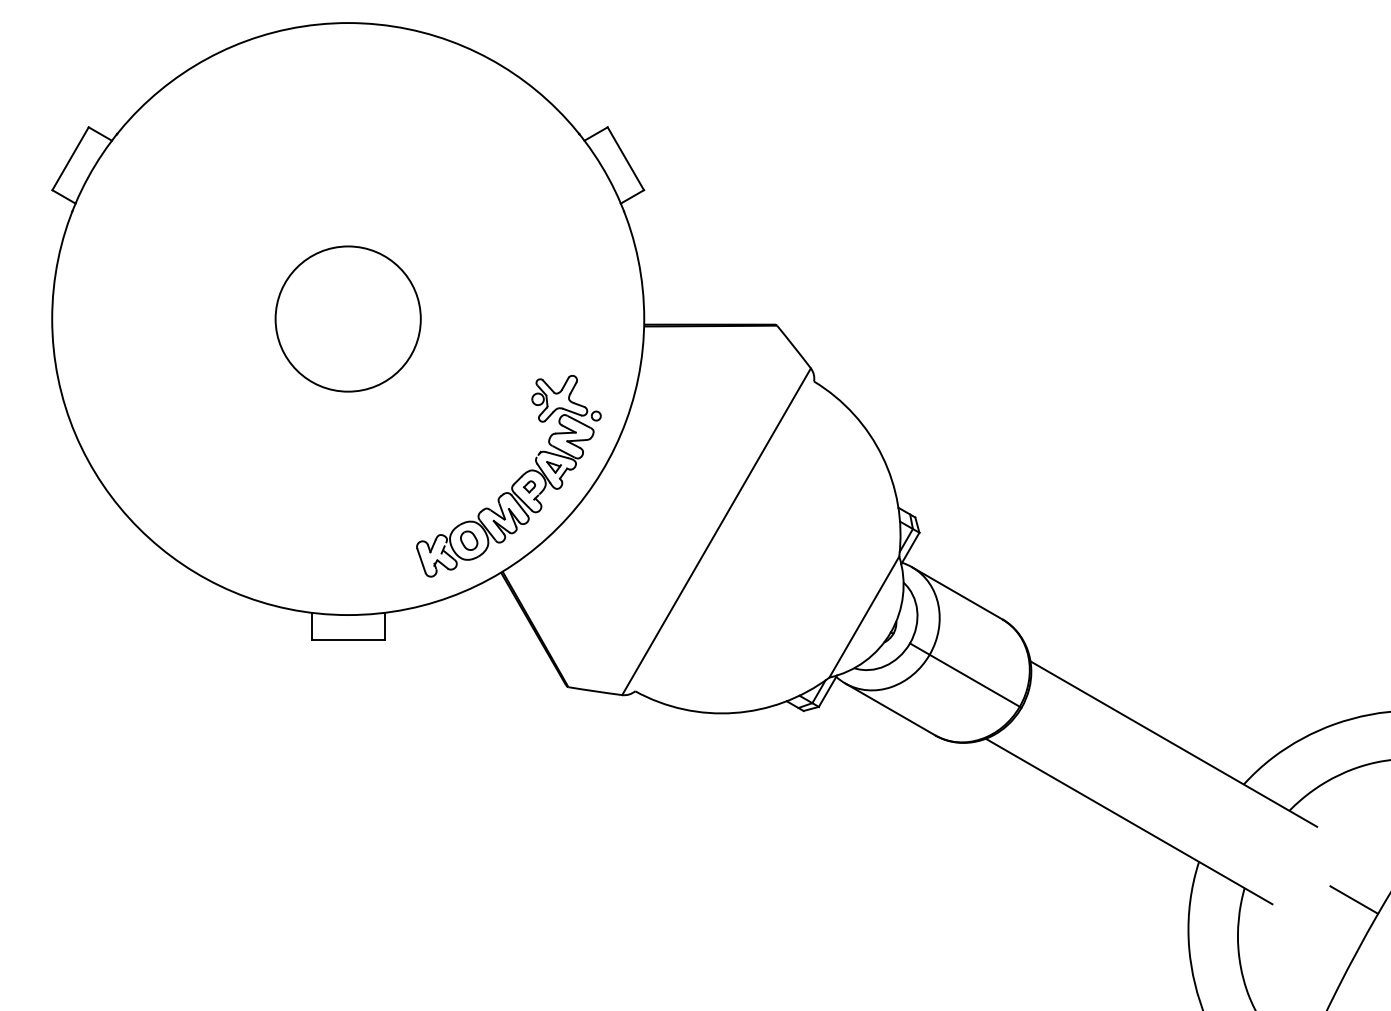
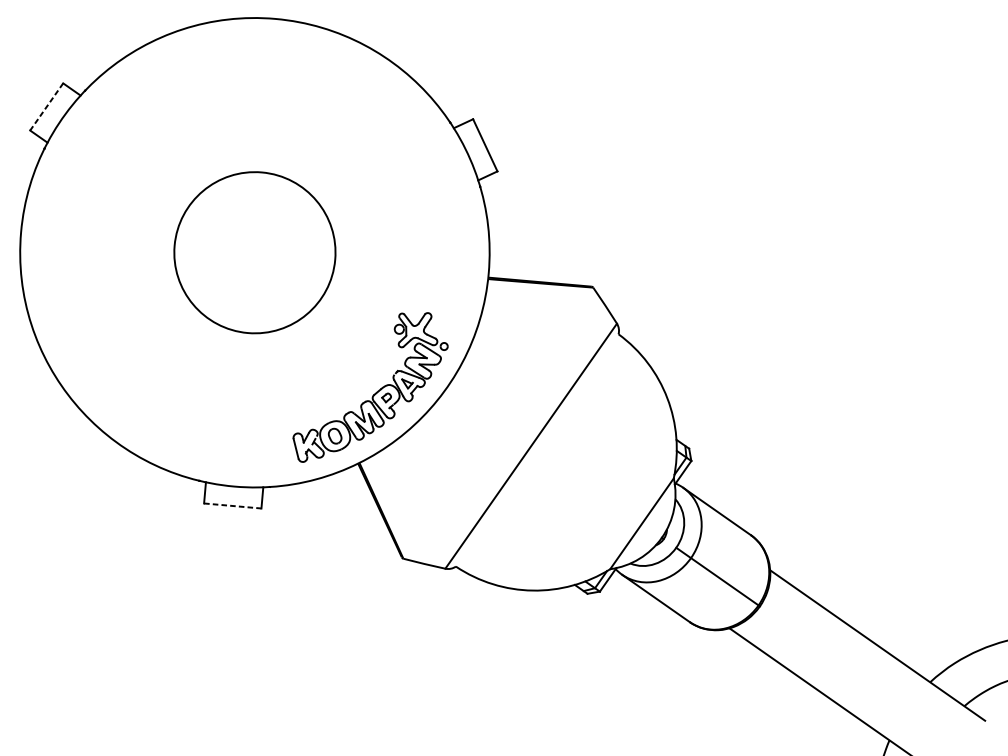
line: (70, 159) -> (46, 107), solid -> dashed
circle: (347, 318) -> (254, 252), size x1.4
line: (348, 639) -> (233, 505), solid -> dashed

